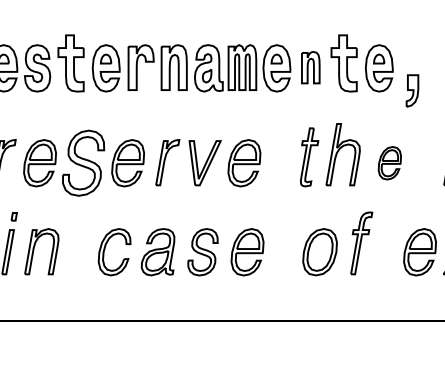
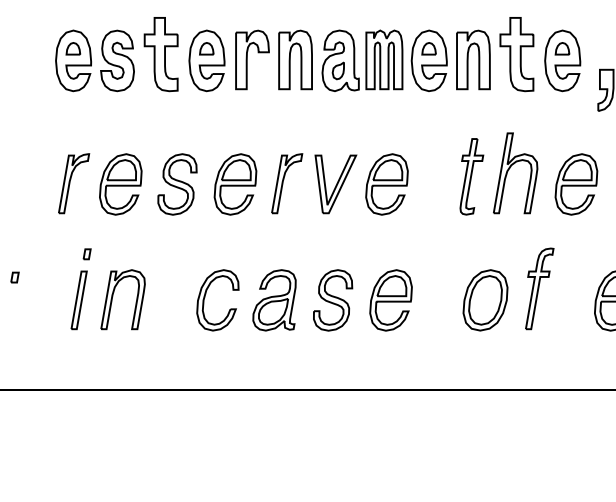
part: (310, 67) -> (473, 59), size x1.43
part: (83, 163) -> (177, 184), size x0.71
part: (389, 163) -> (576, 184), size x1.43

